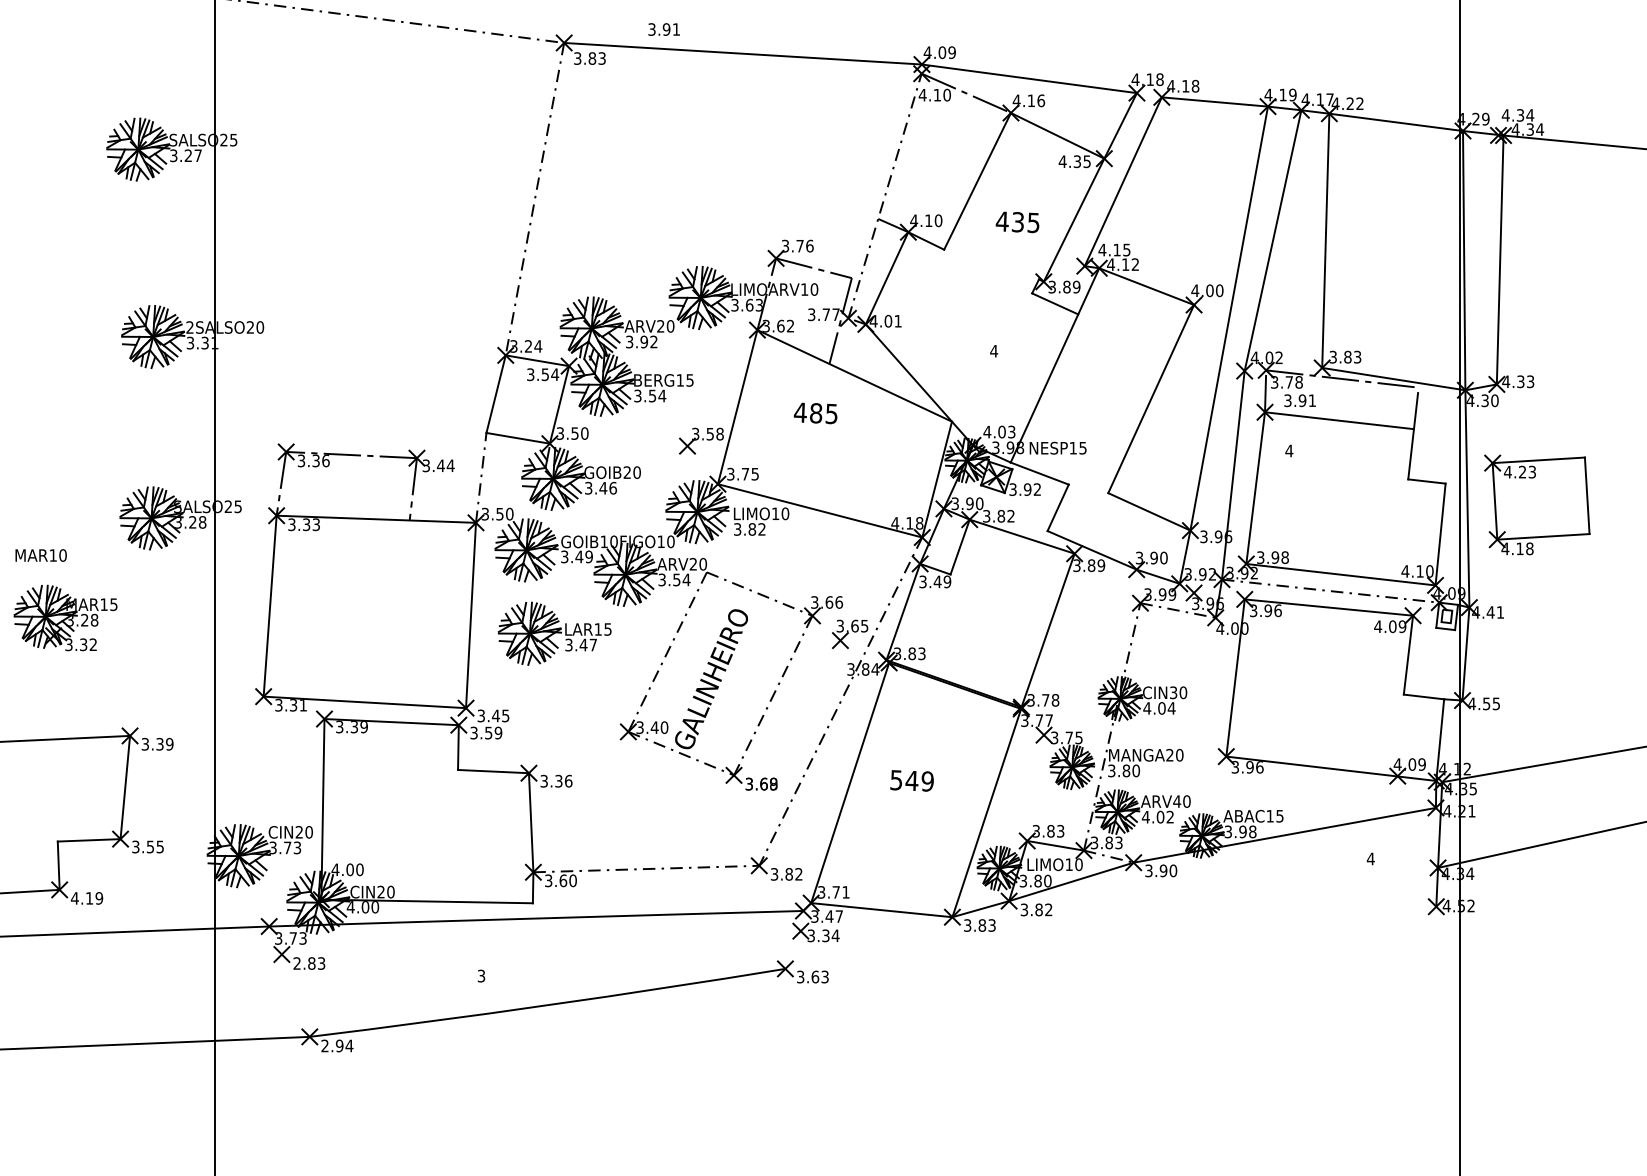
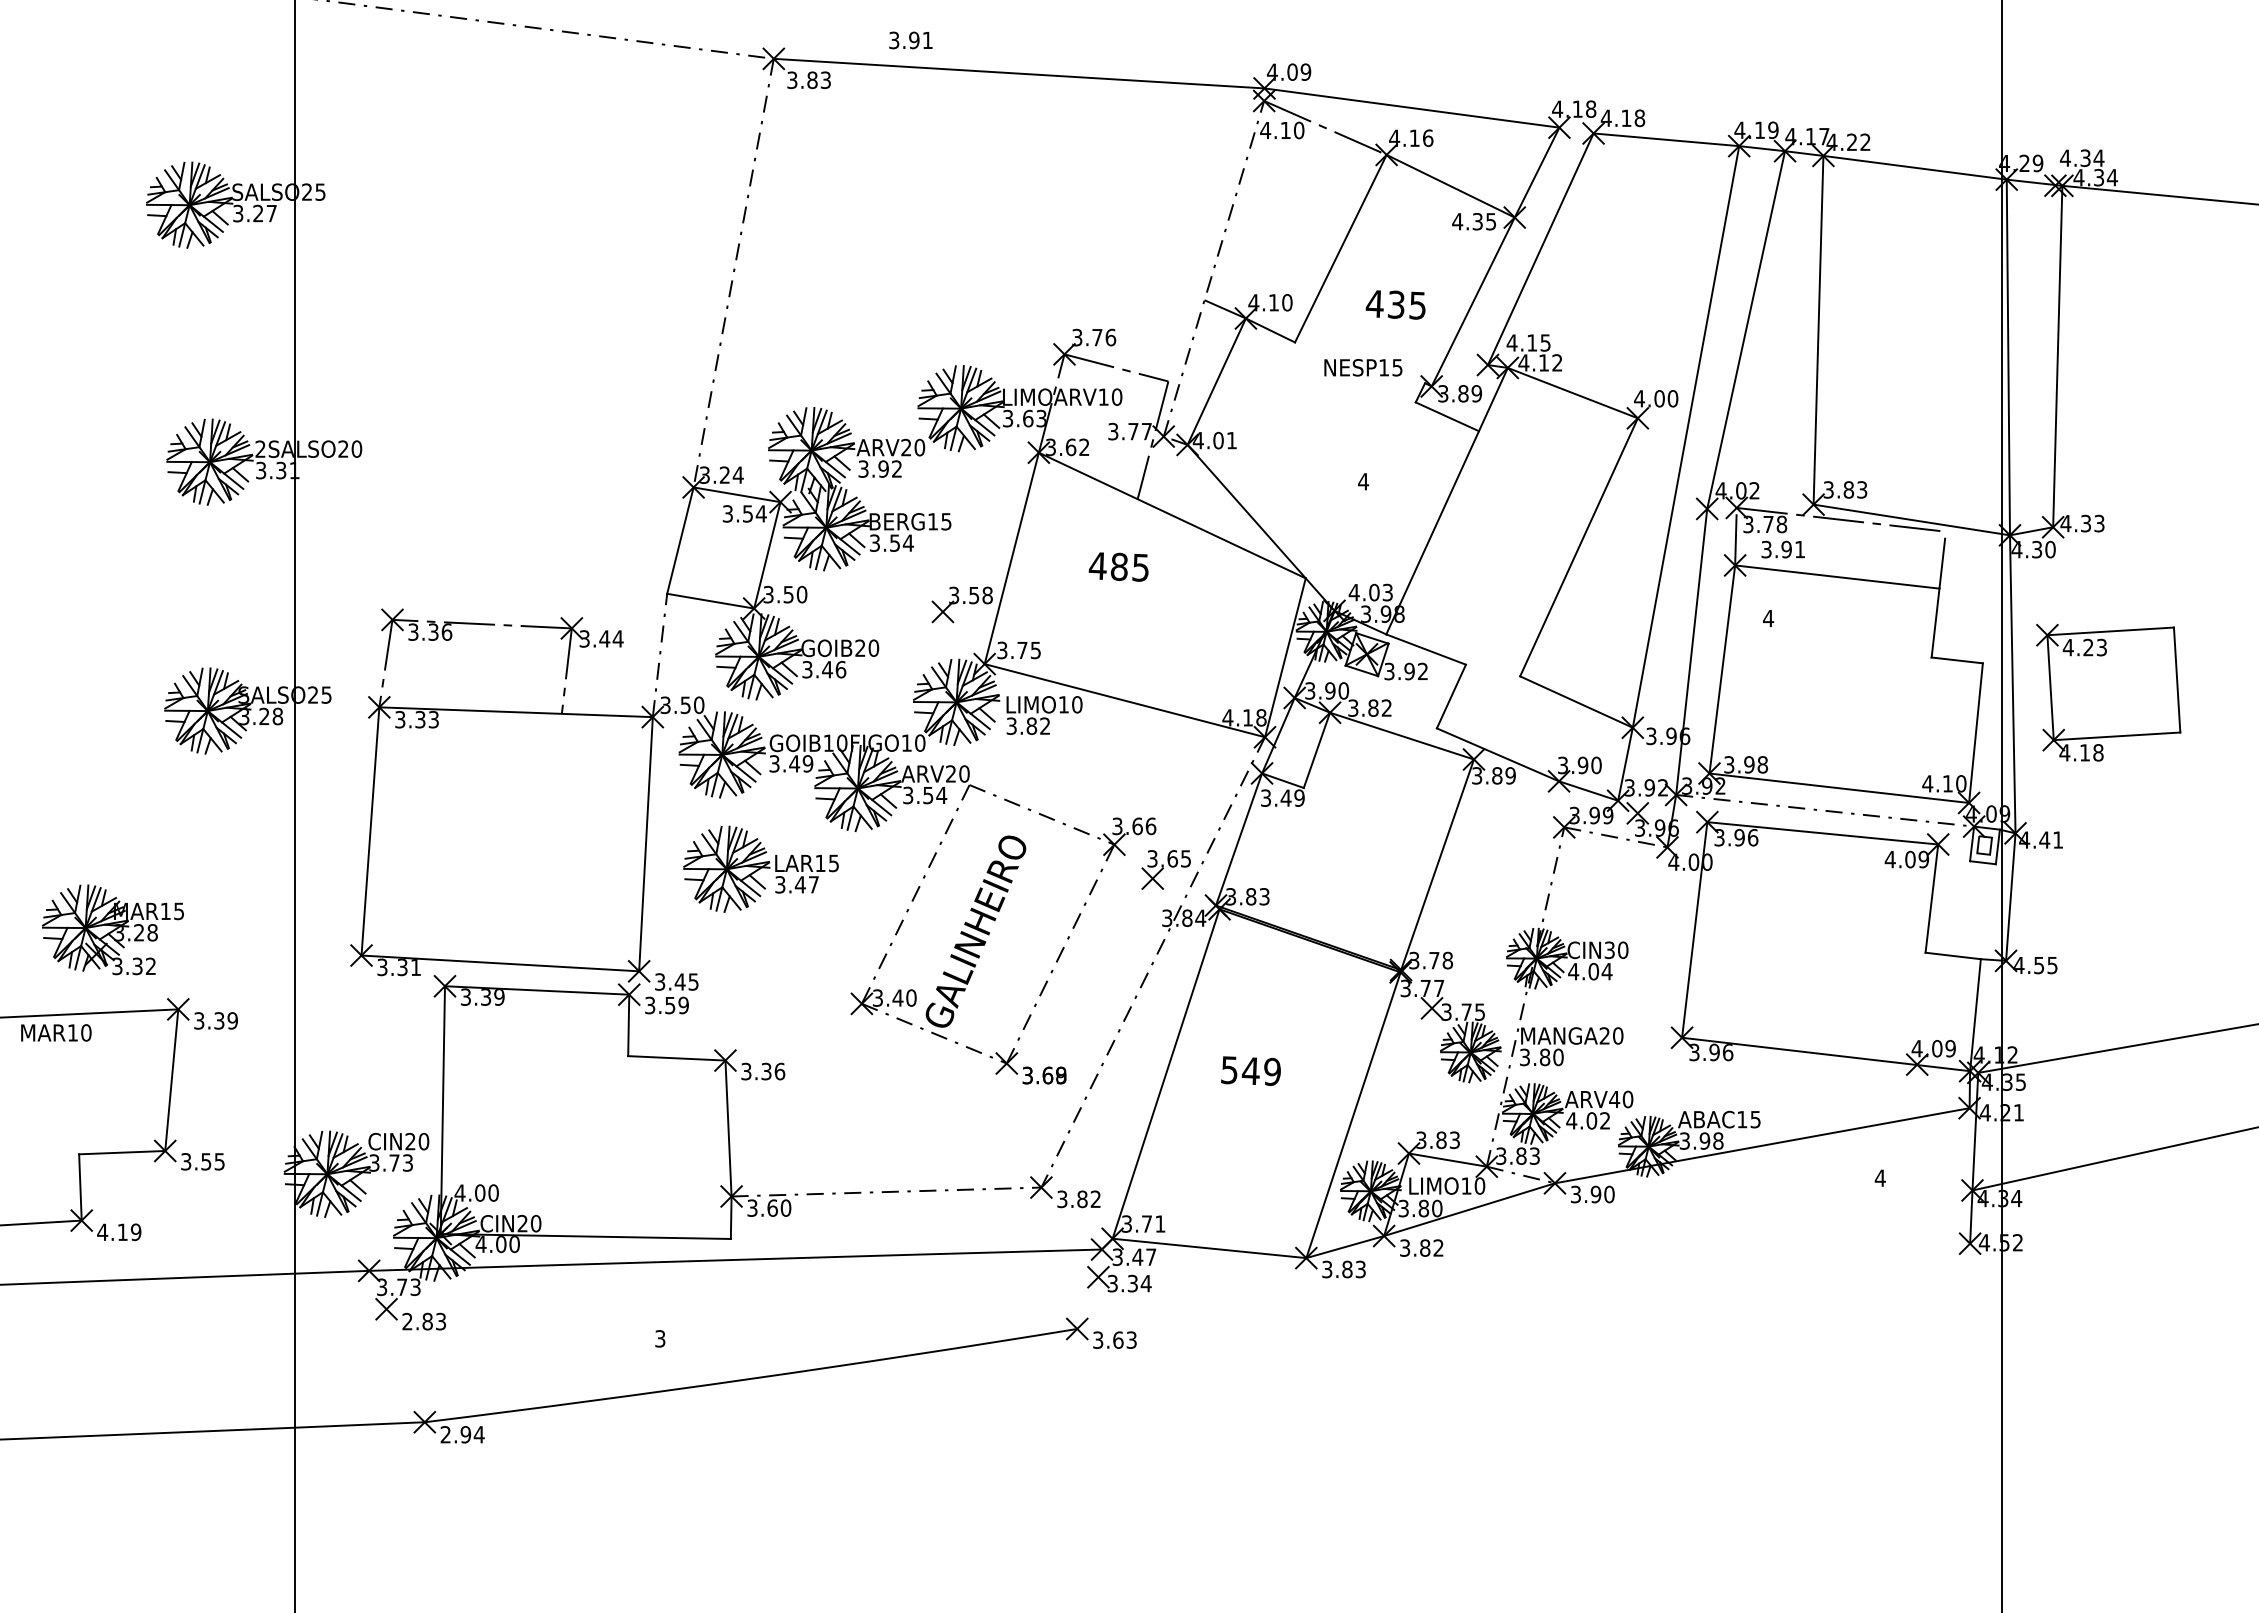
text: (1058, 448) -> (1363, 367), moved
text: (41, 555) -> (56, 1032), moved
part: (65, 617) -> (112, 929), moved

